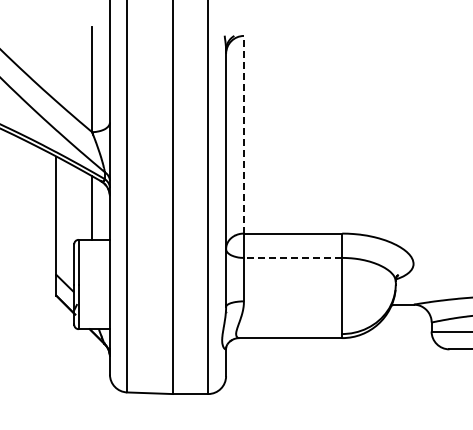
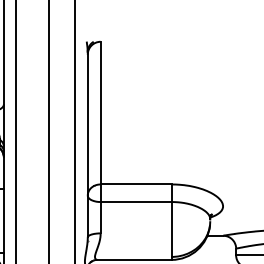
line: (243, 134) -> (100, 112), dashed -> solid
line: (292, 257) -> (135, 201), dashed -> solid

